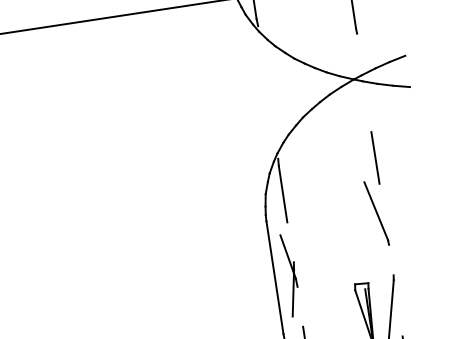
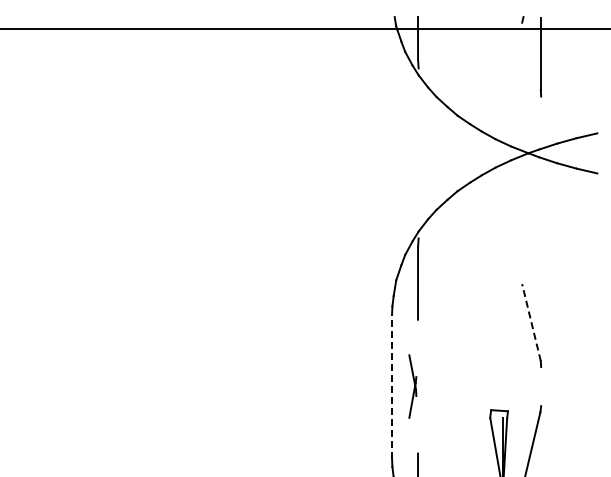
line: (375, 157) -> (540, 255), removed
line: (376, 211) -> (531, 322), solid -> dashed
part: (290, 275) -> (412, 386), size x0.6
line: (275, 277) -> (392, 386), solid -> dashed

